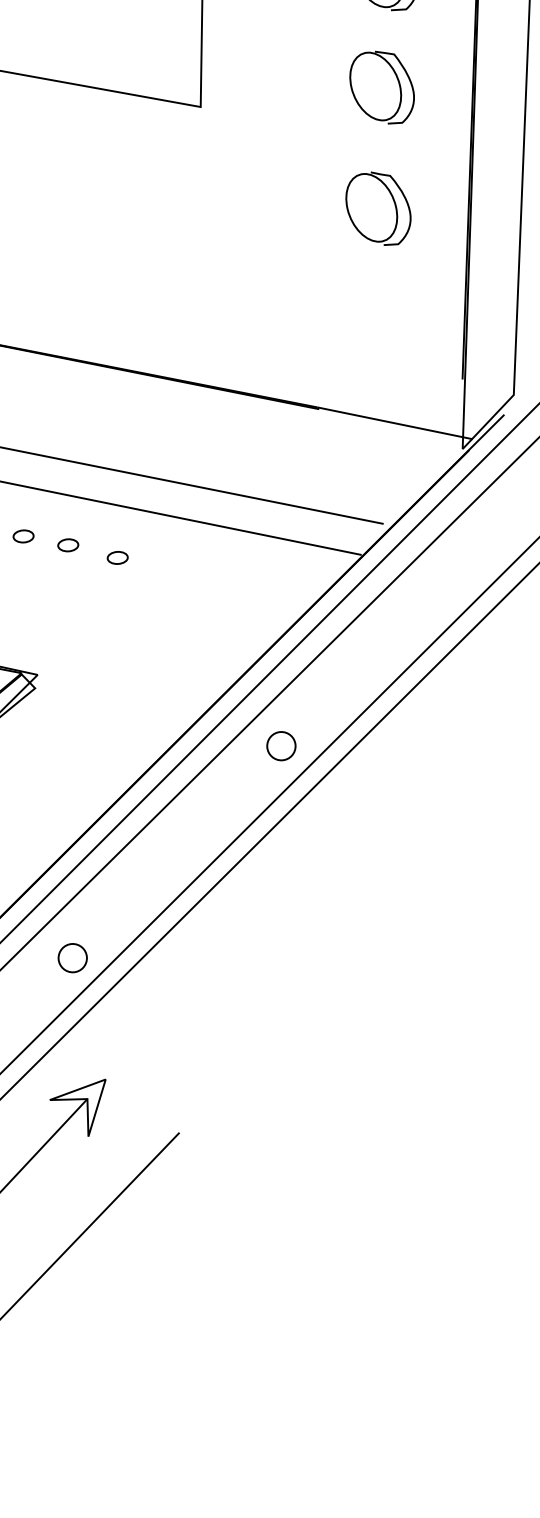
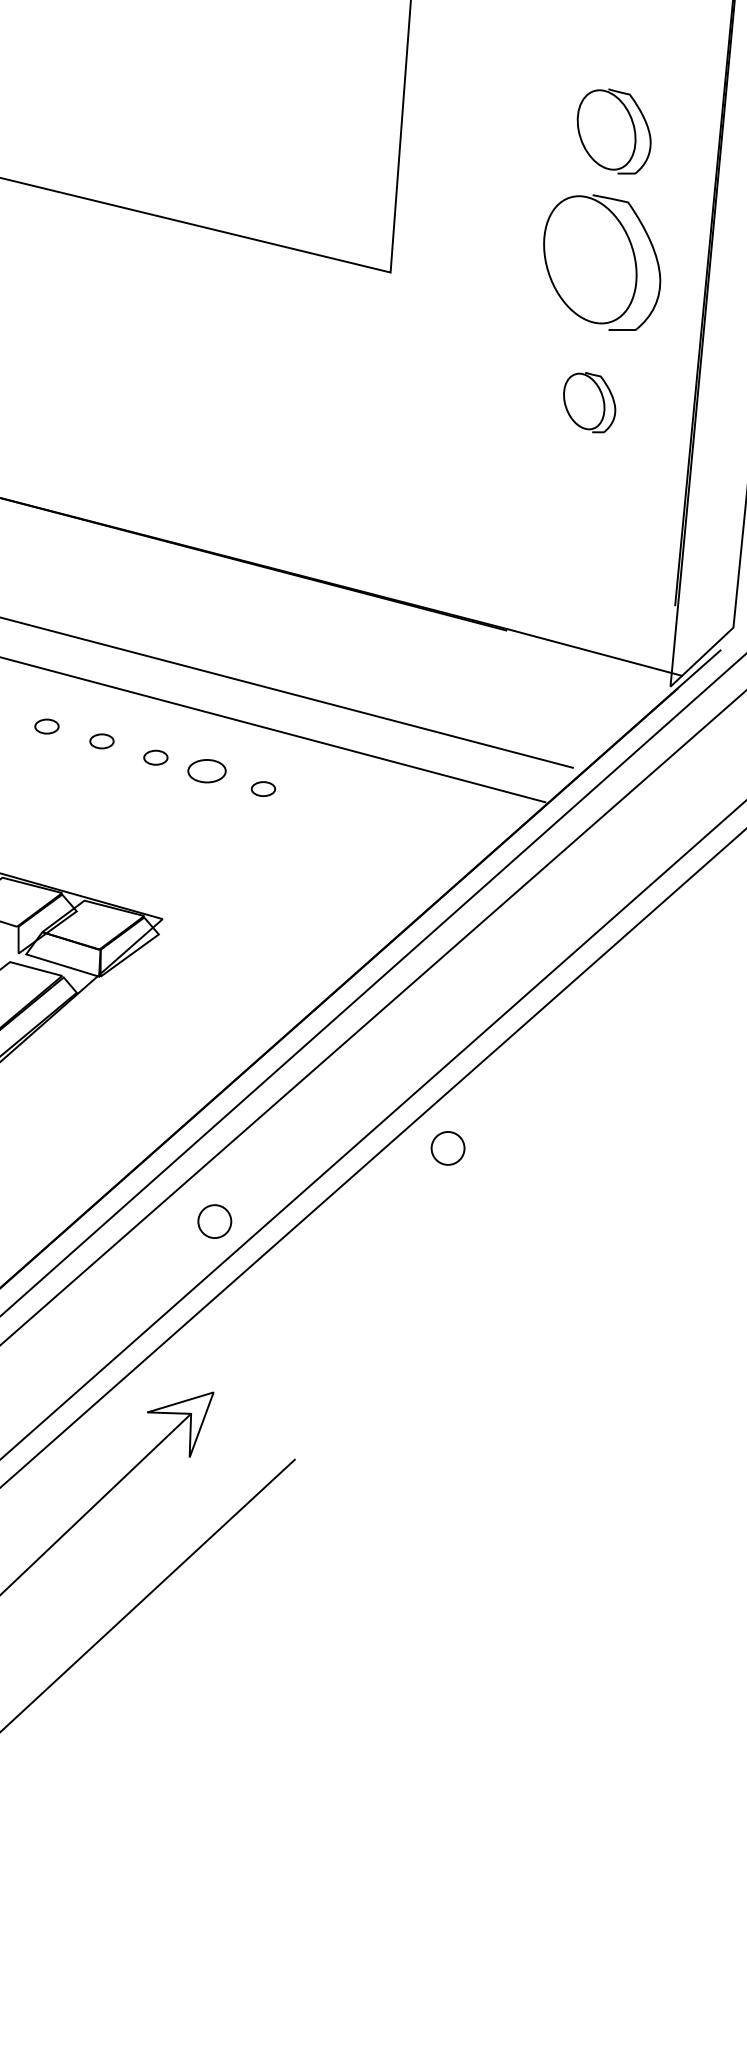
part: (381, 87) -> (601, 262), size x1.6
part: (378, 208) -> (589, 402), size x0.7
part: (67, 544) -> (206, 770), size x1.6
part: (280, 746) -> (447, 1148), moved
part: (72, 958) -> (214, 1221), moved

